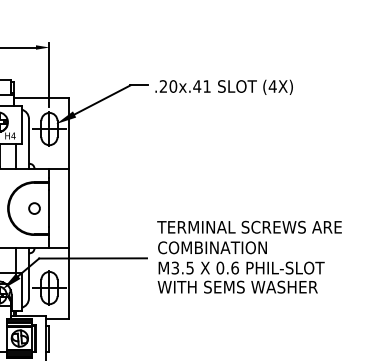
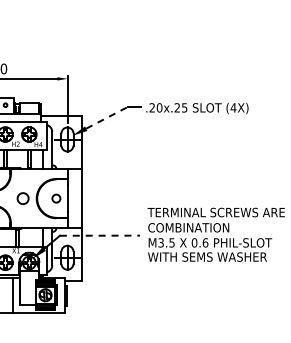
text: (201, 86) -> (180, 107), .20x.41 -> .20x.25
line: (103, 99) -> (107, 117), solid -> dashed
line: (93, 258) -> (100, 235), solid -> dashed

